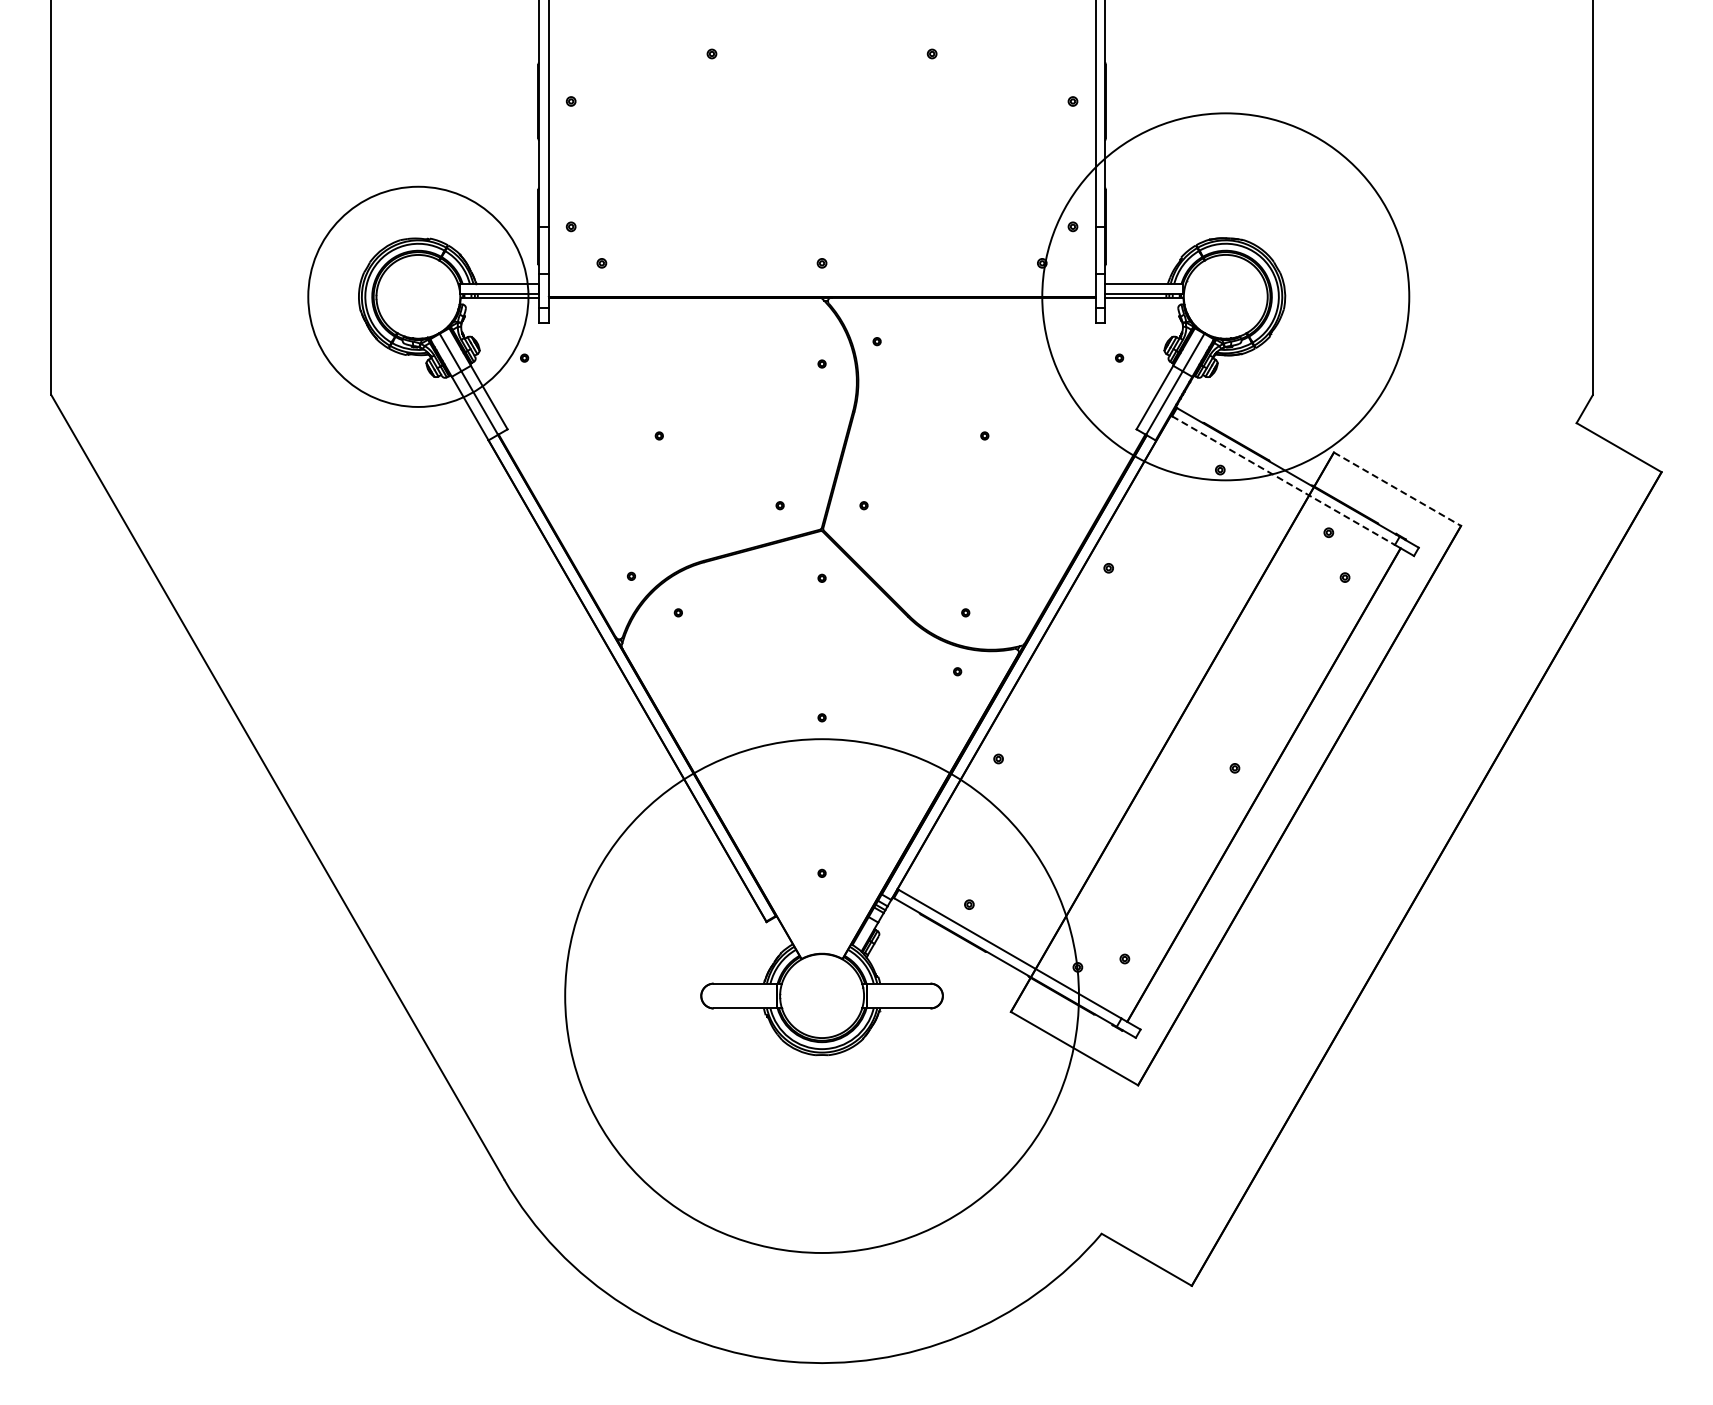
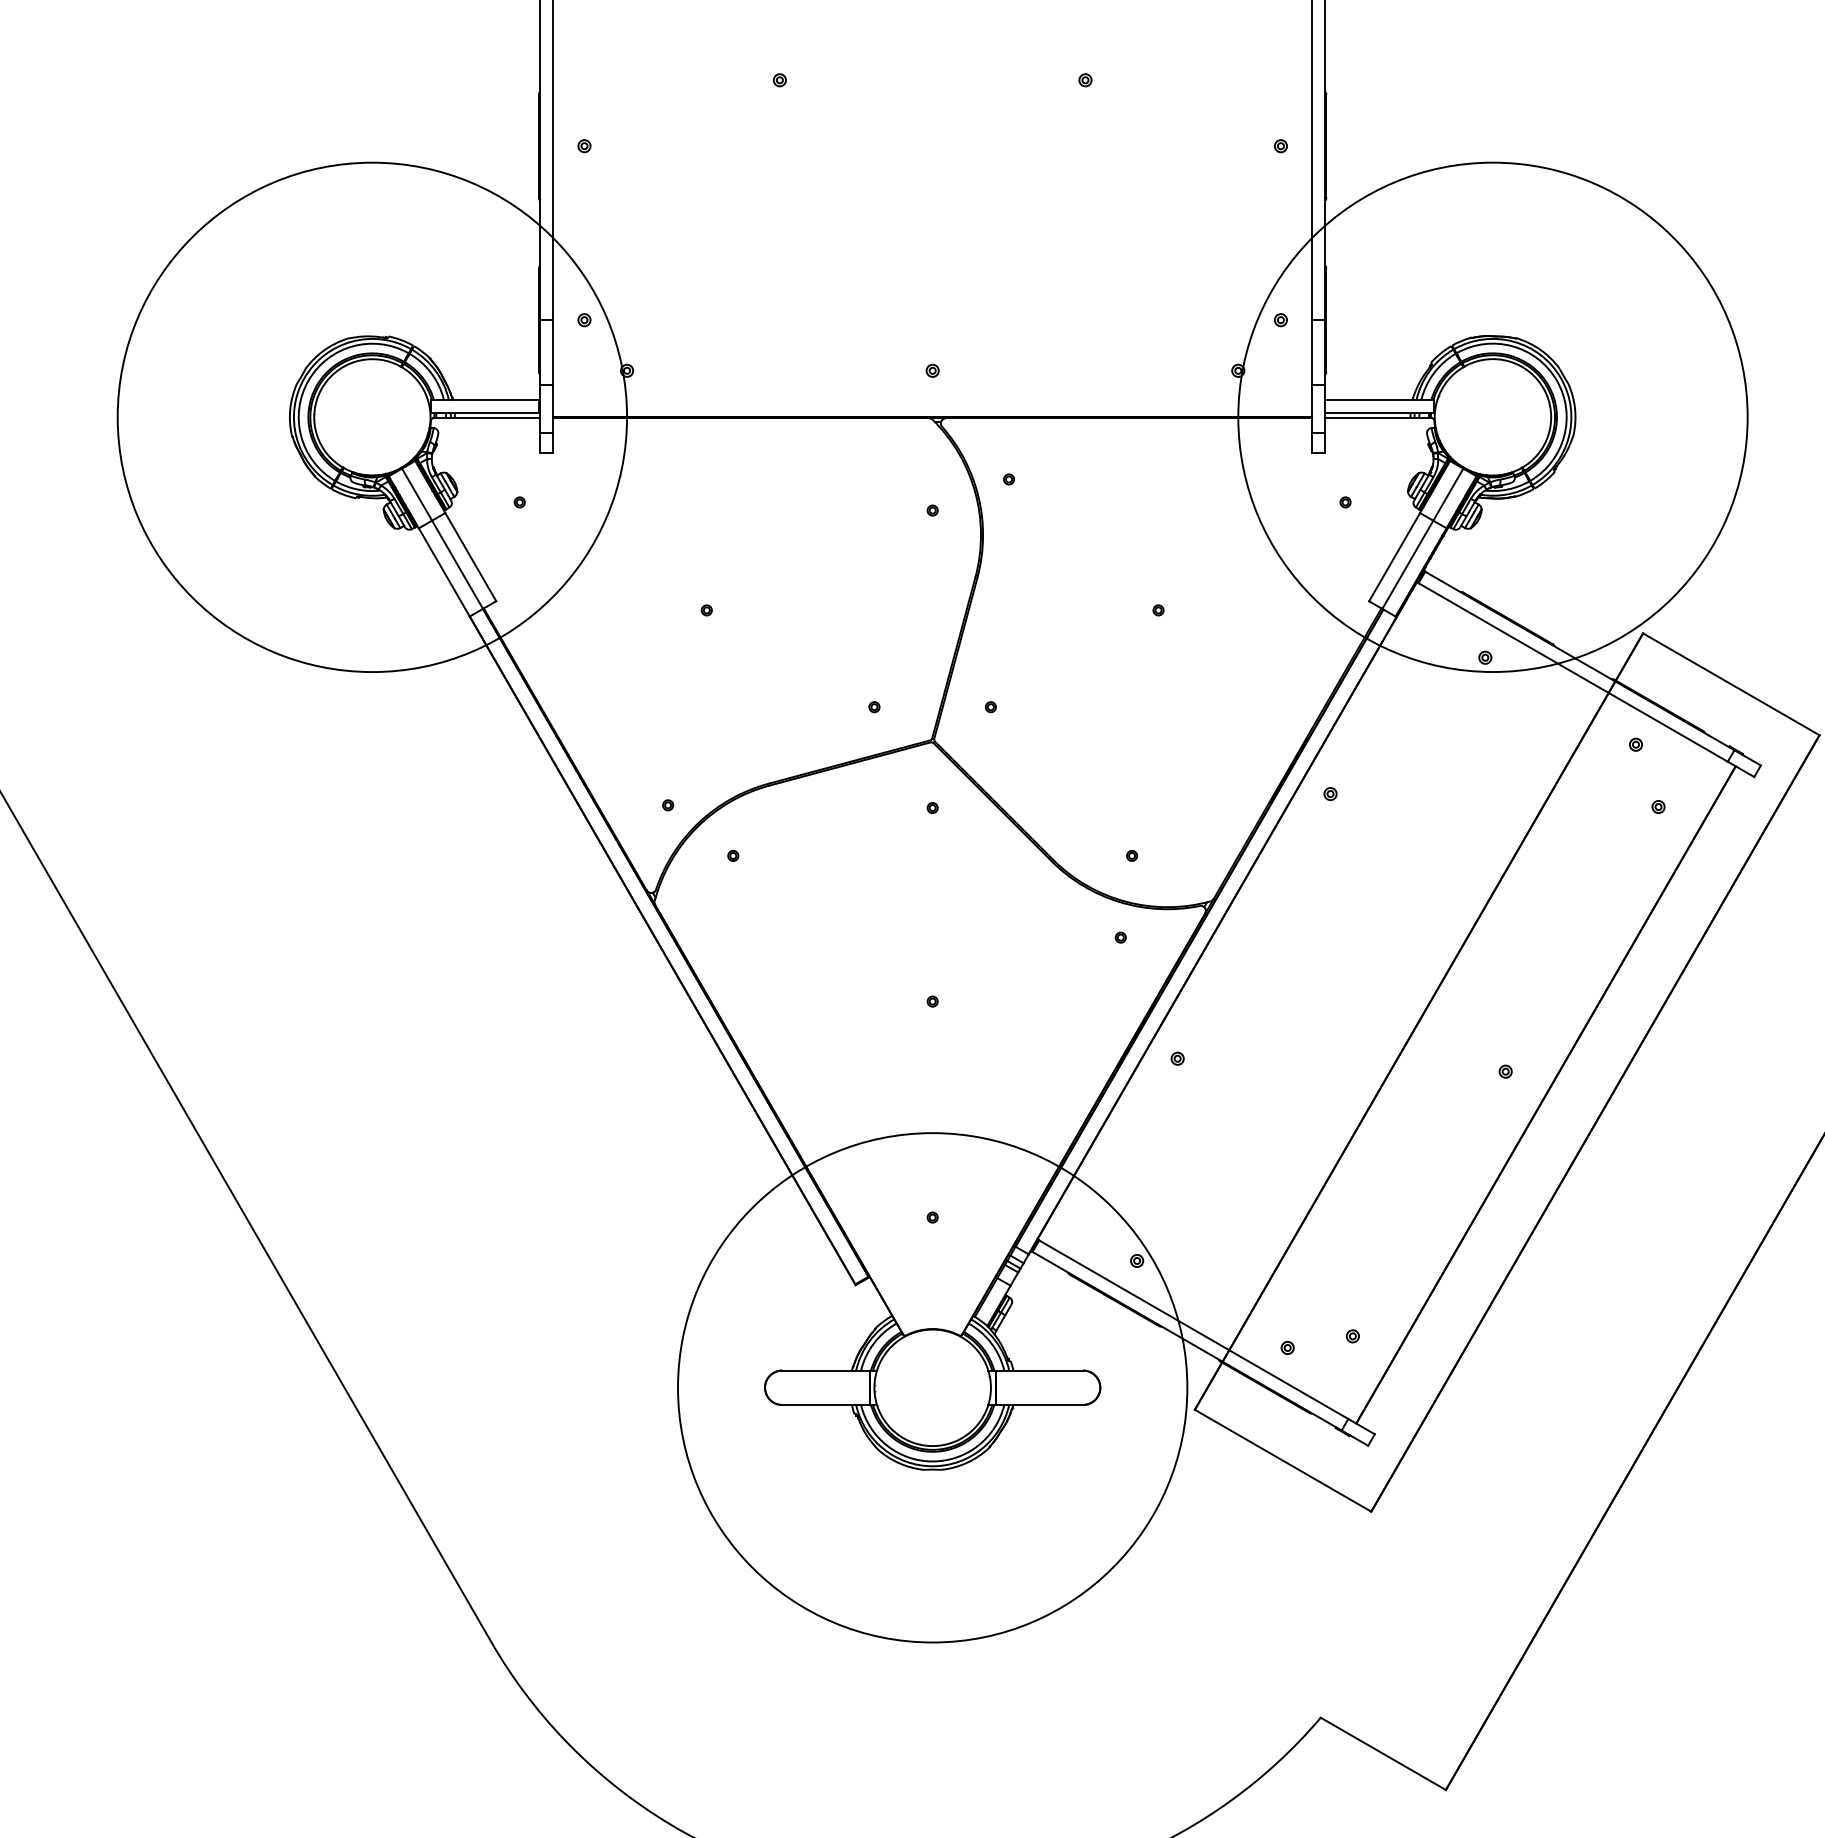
circle: (417, 296) -> (371, 416), size x1.67
line: (1283, 480) -> (1573, 672), dashed -> solid
line: (1397, 489) -> (1731, 684), dashed -> solid
circle: (821, 995) -> (931, 1386), size x0.71

